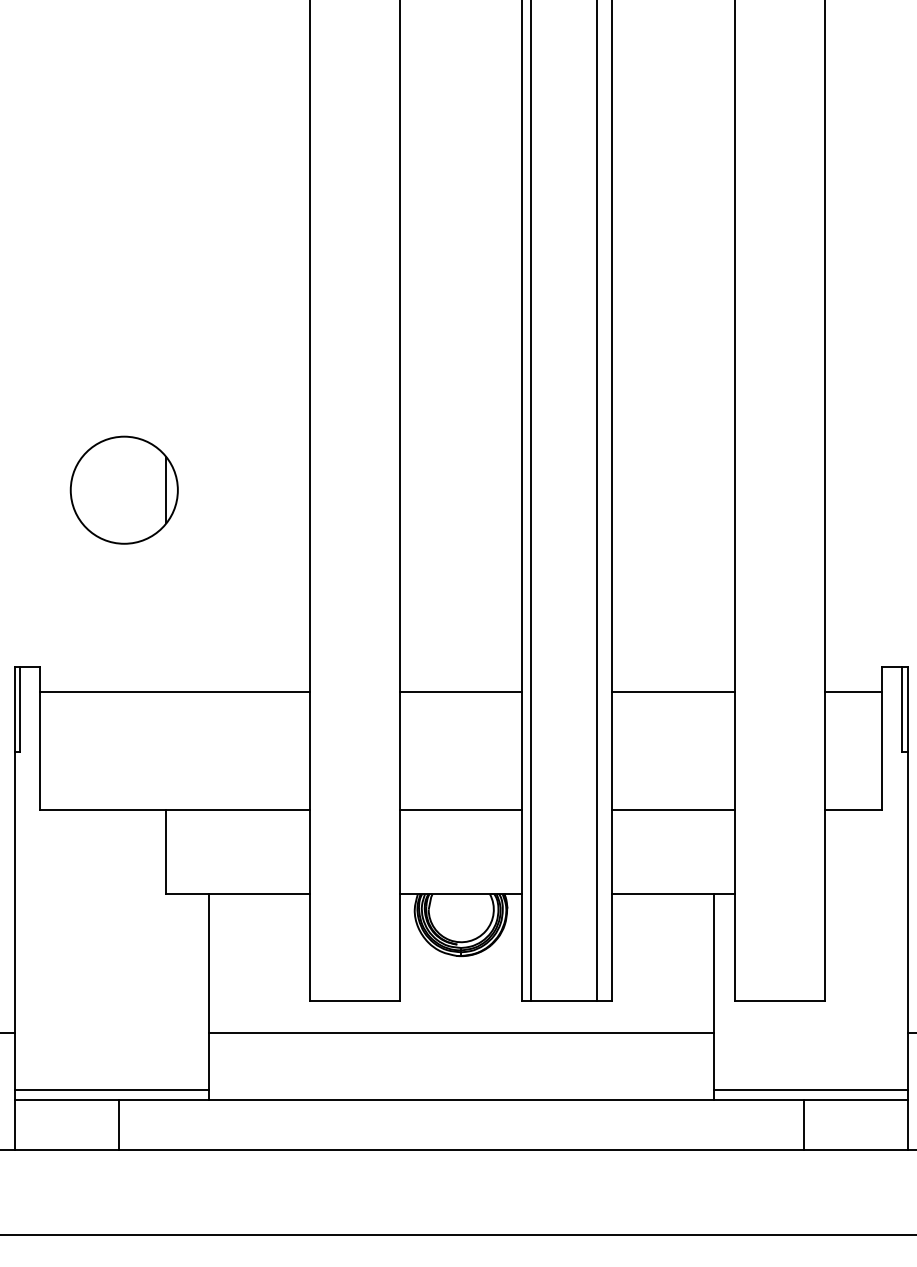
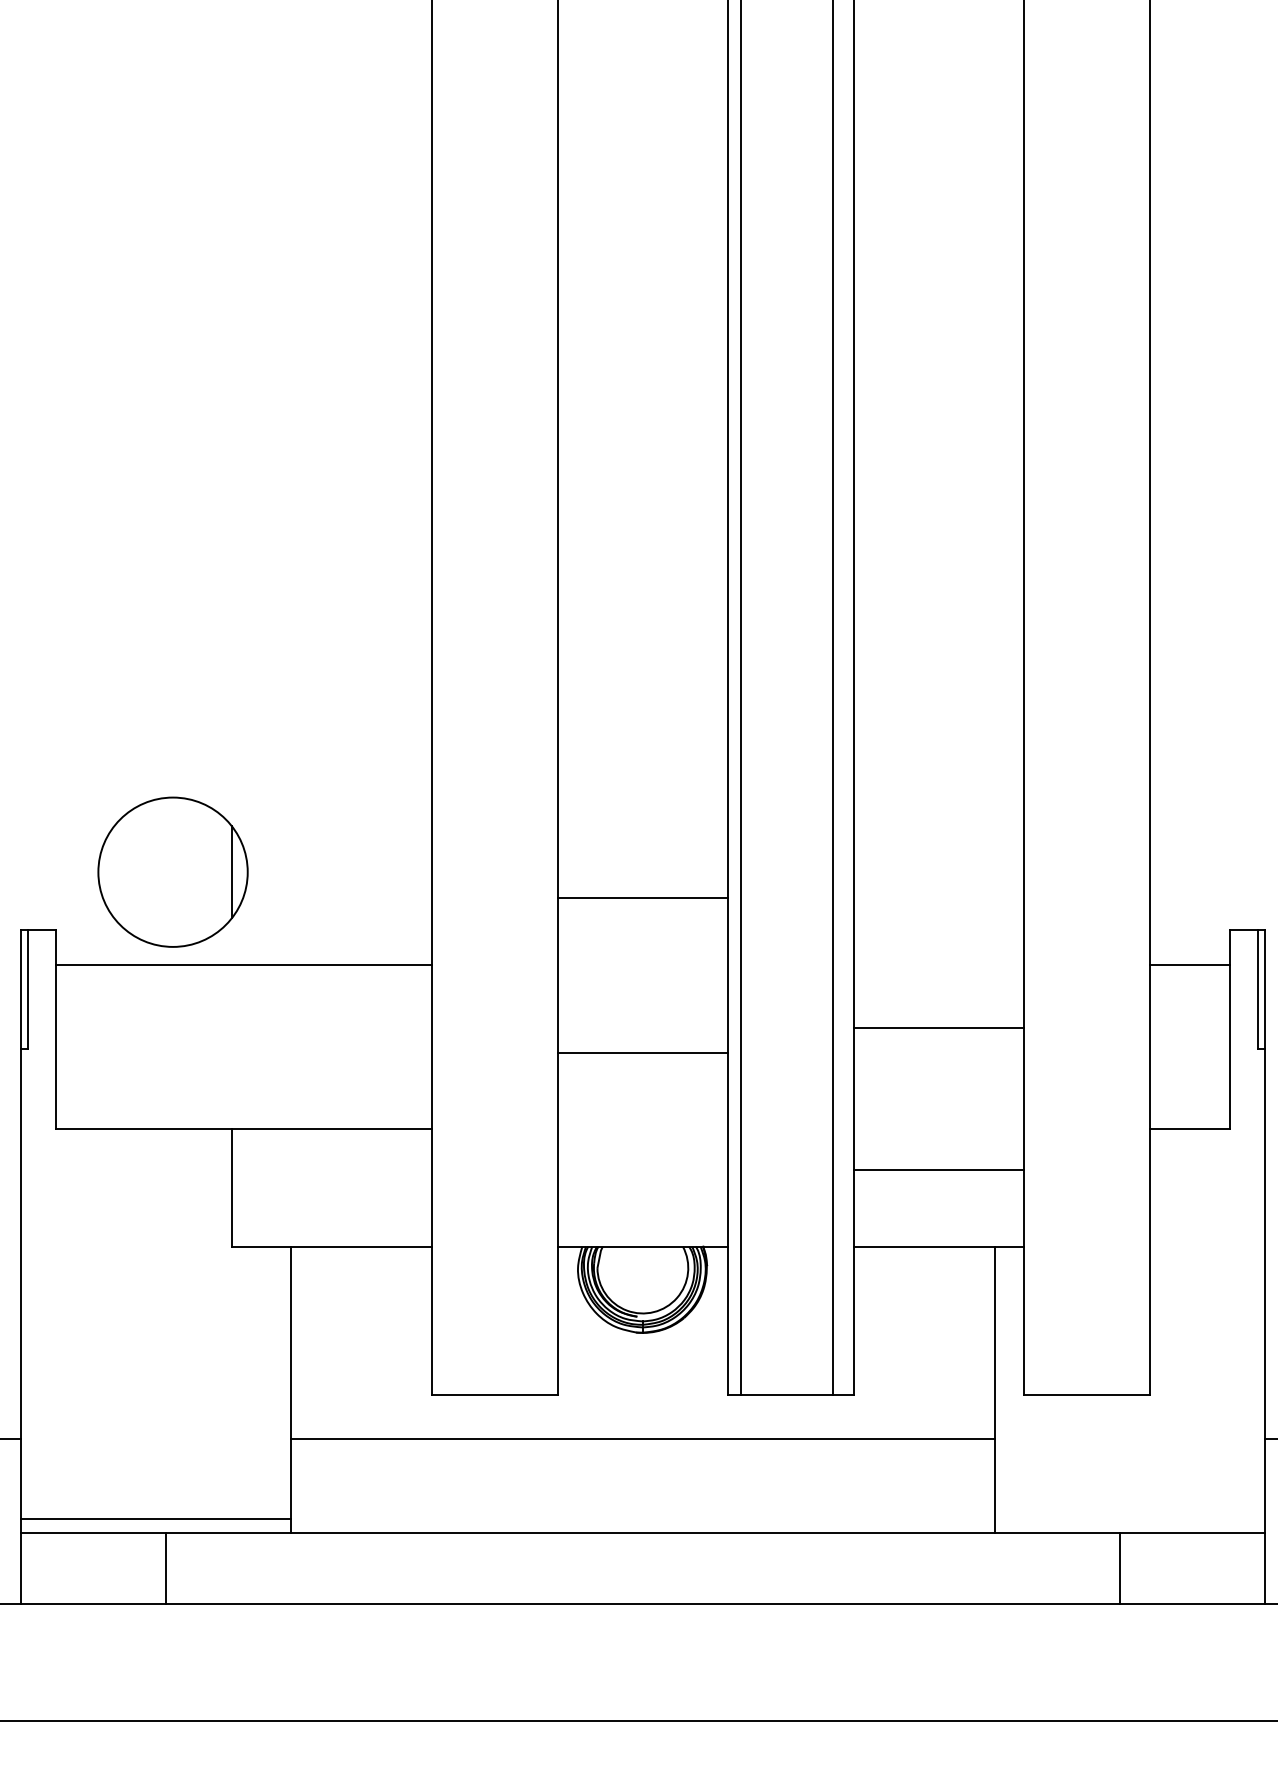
part: (123, 489) -> (172, 871), moved
line: (461, 692) -> (642, 898), moved
line: (673, 692) -> (938, 1028), moved
line: (461, 810) -> (642, 1053), moved
line: (673, 810) -> (938, 1170), moved
line: (811, 1089) -> (1130, 1519), removed

